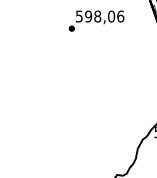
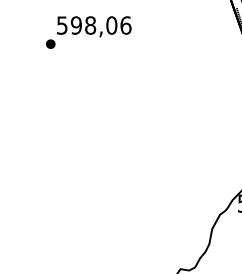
text: (96, 20) -> (88, 31), moved

